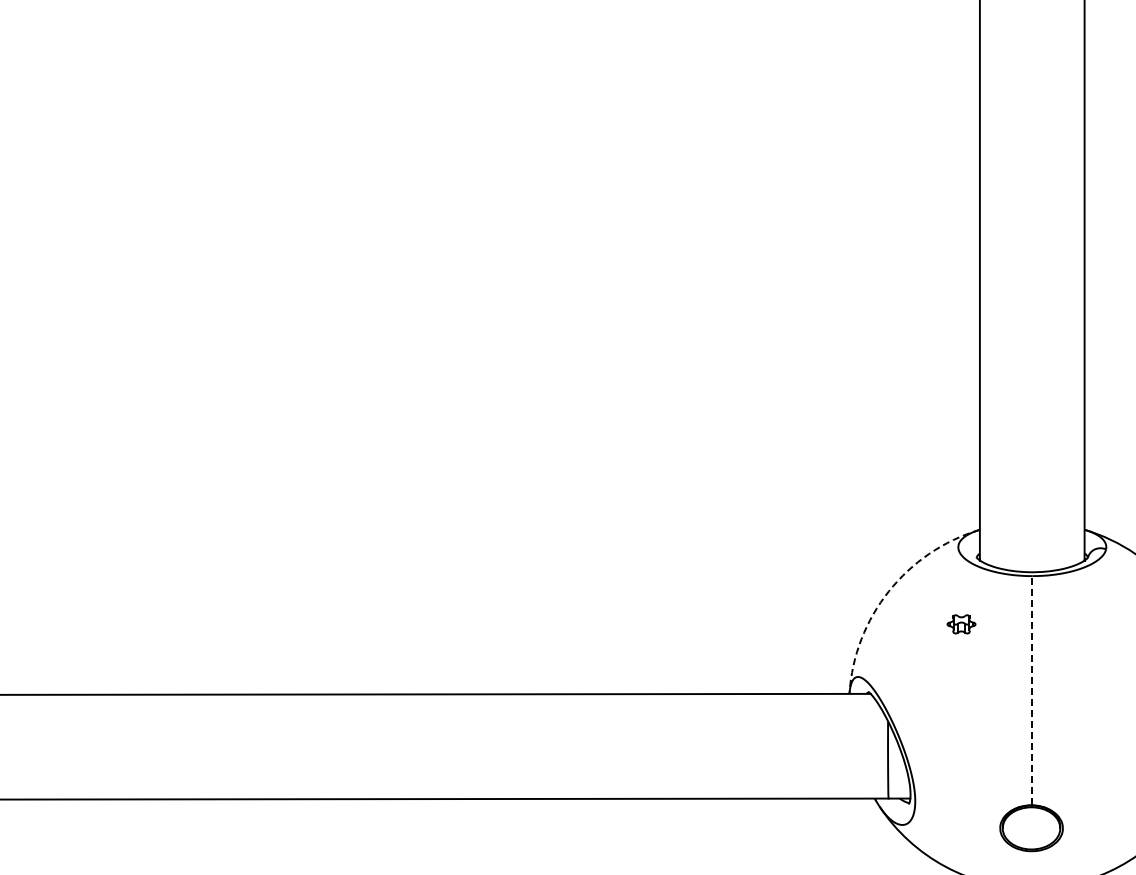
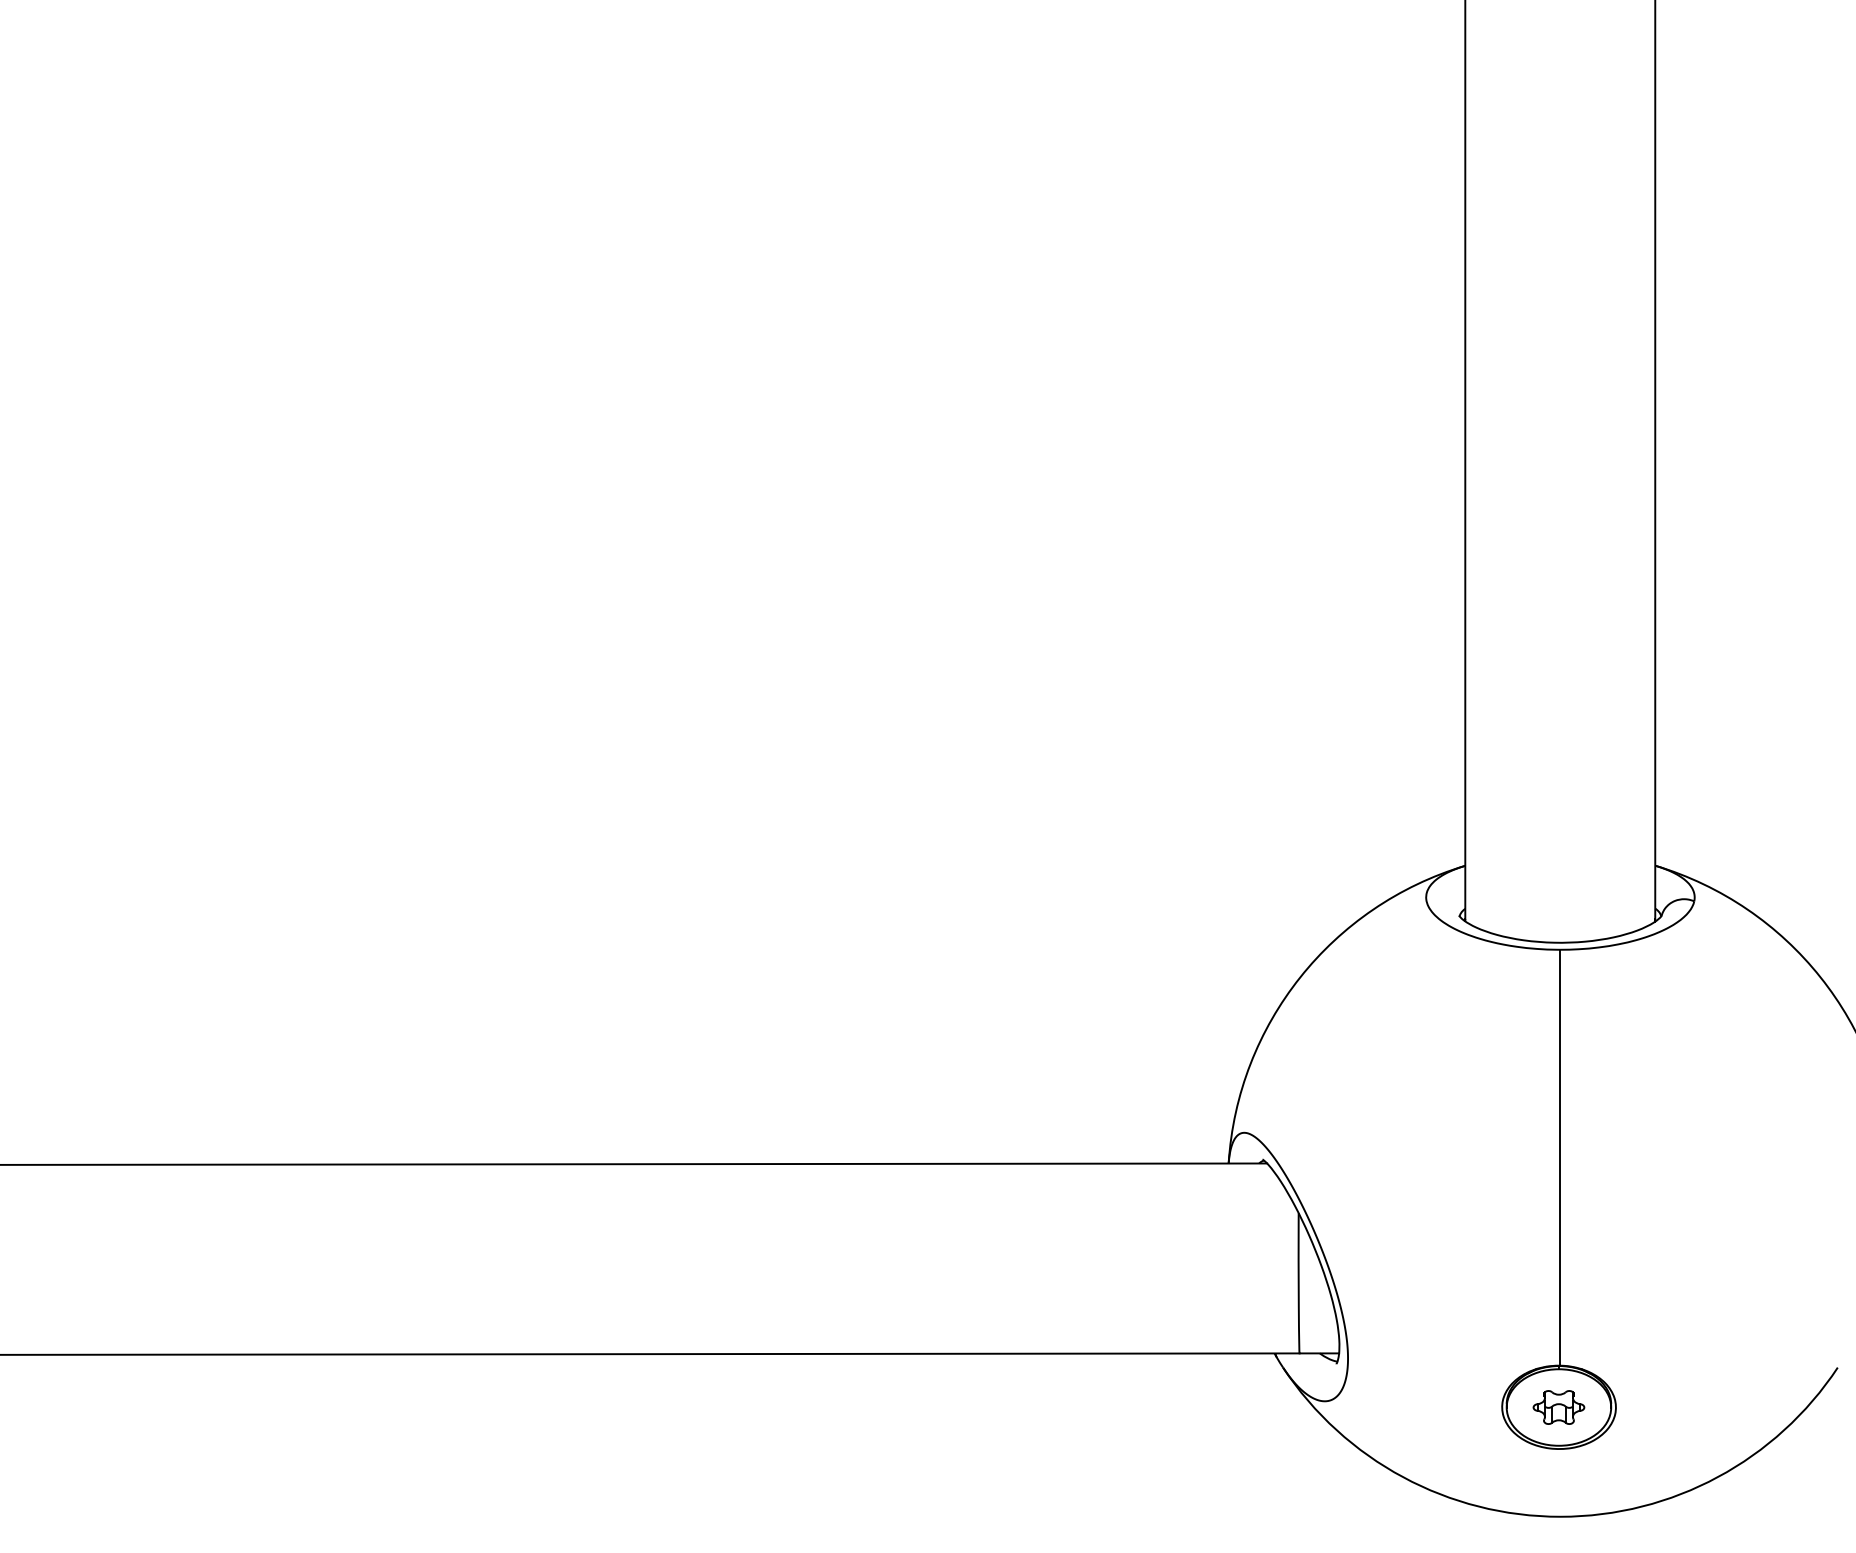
arc: (888, 591) -> (1299, 977), dashed -> solid
part: (961, 624) -> (1558, 1407), moved
line: (1032, 690) -> (1560, 1157), dashed -> solid

